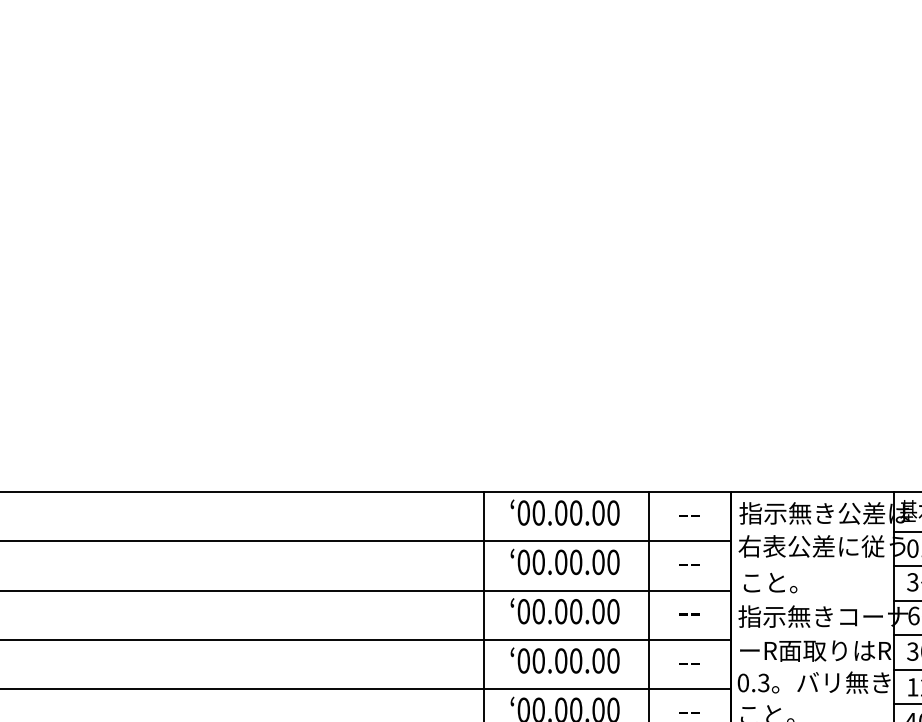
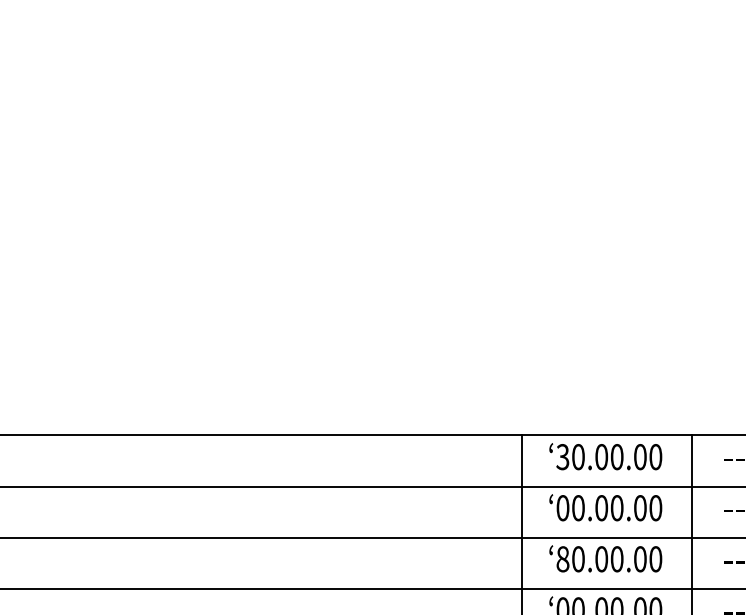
text: (523, 512) -> (562, 456), 00.00.00 -> 30.00.00
text: (523, 611) -> (562, 559), 00.00.00 -> 80.00.00

